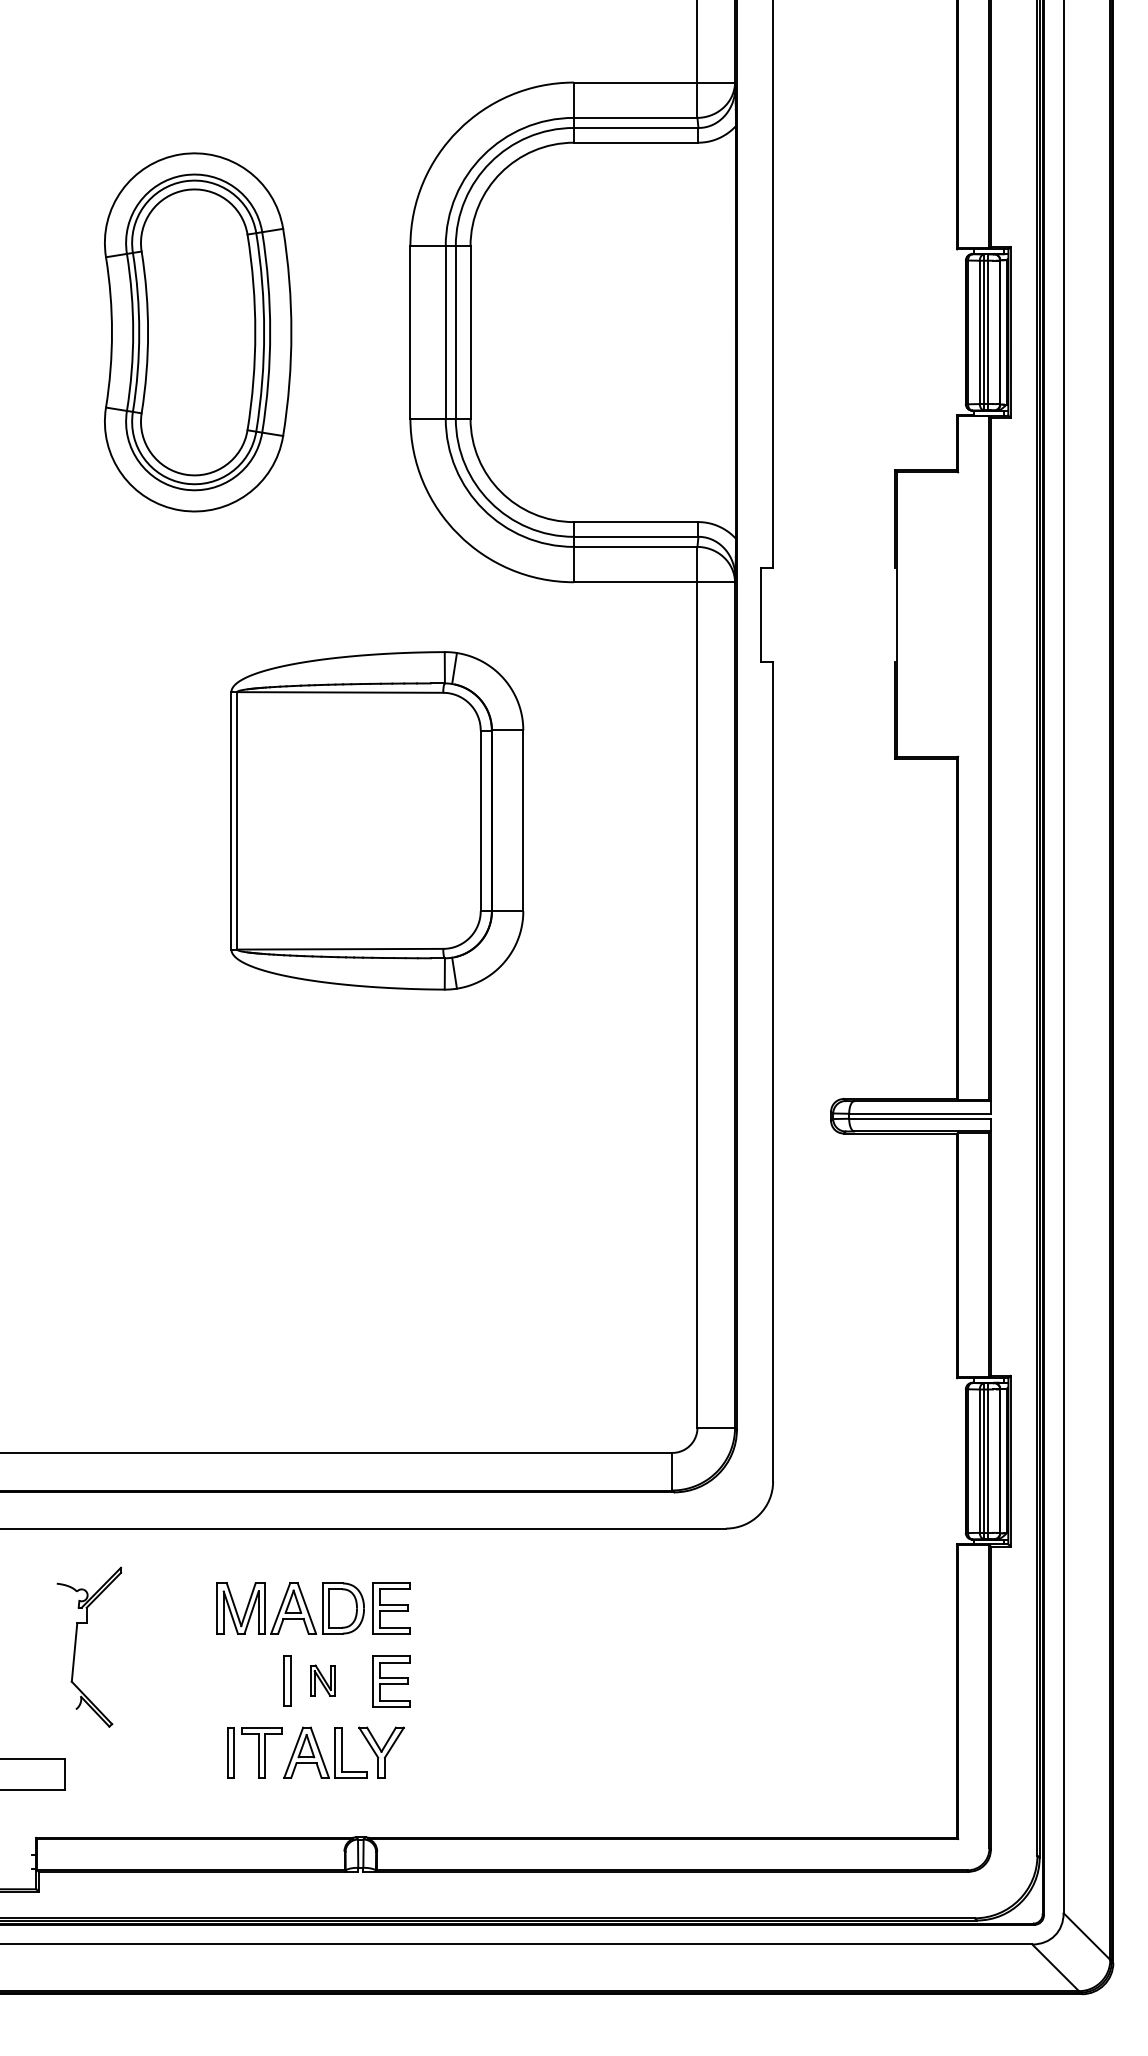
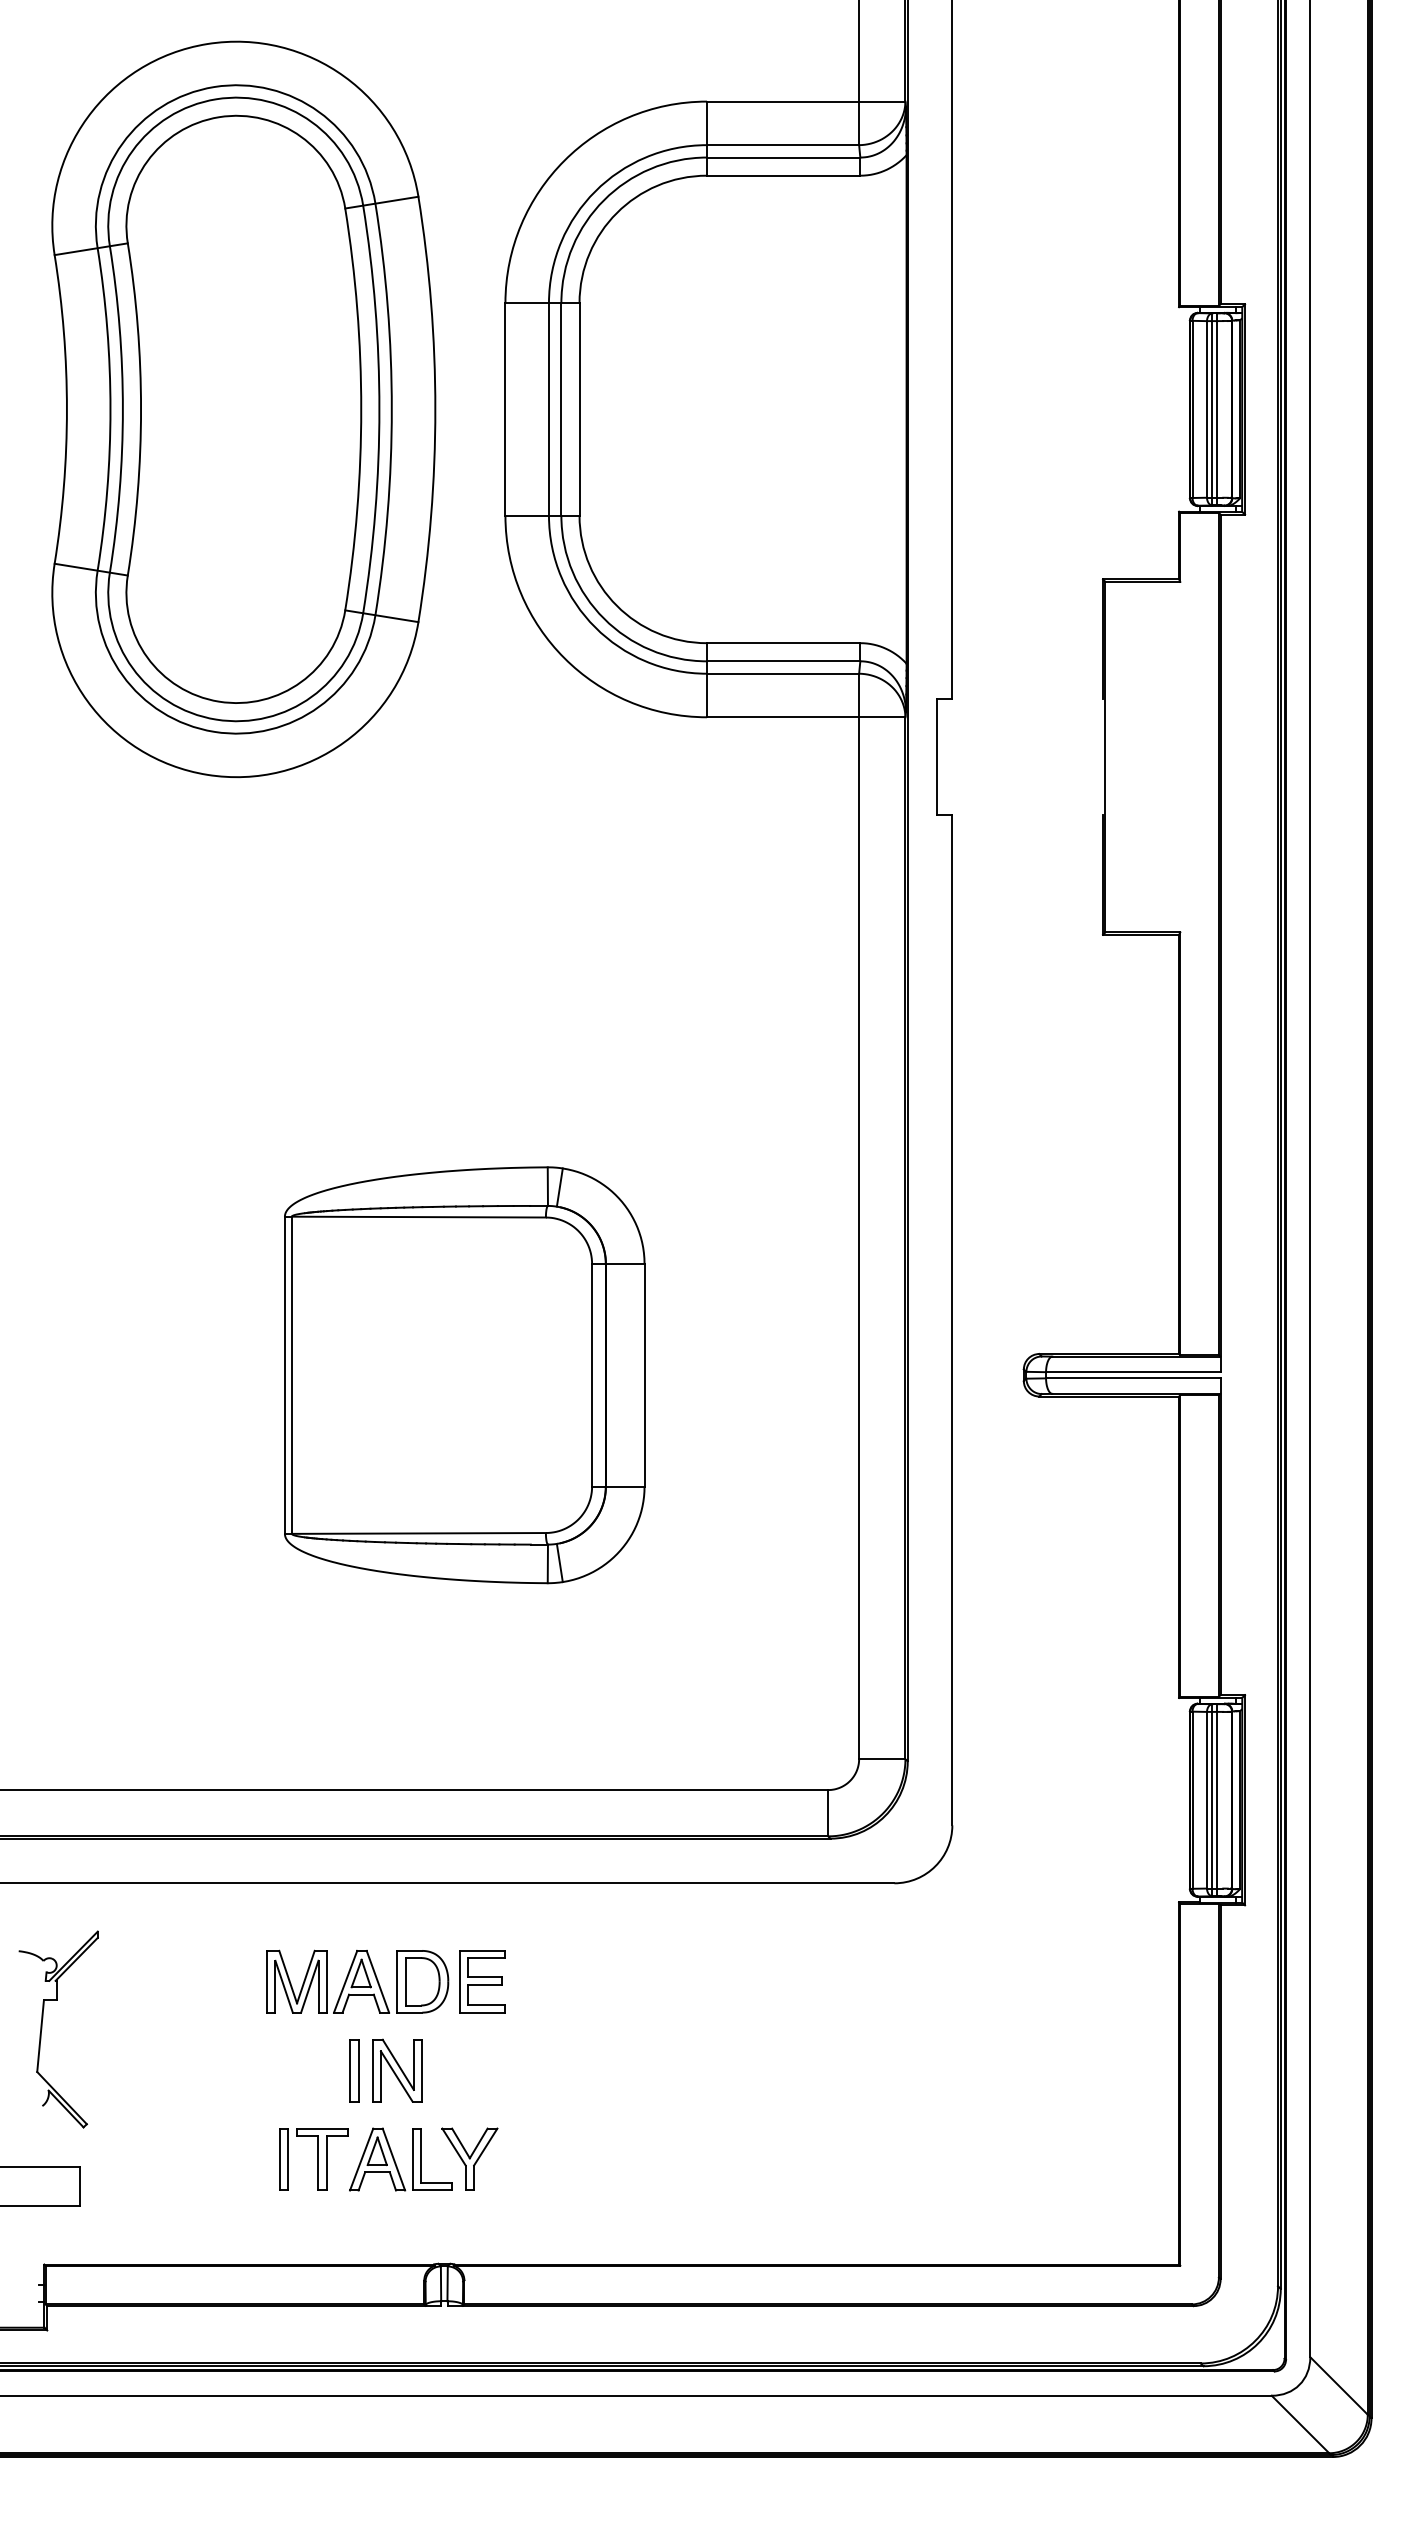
part: (197, 332) -> (243, 409), size x1.67
part: (377, 821) -> (464, 1375), moved
part: (76, 1647) -> (42, 2029), moved
part: (322, 1680) -> (397, 2070), size x1.67
part: (391, 1681) -> (482, 2071), removed

